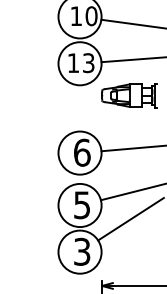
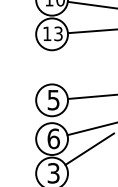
part: (129, 95) -> (88, 57), removed
text: (82, 152) -> (53, 99), 6 -> 5
text: (82, 205) -> (53, 139), 5 -> 6

